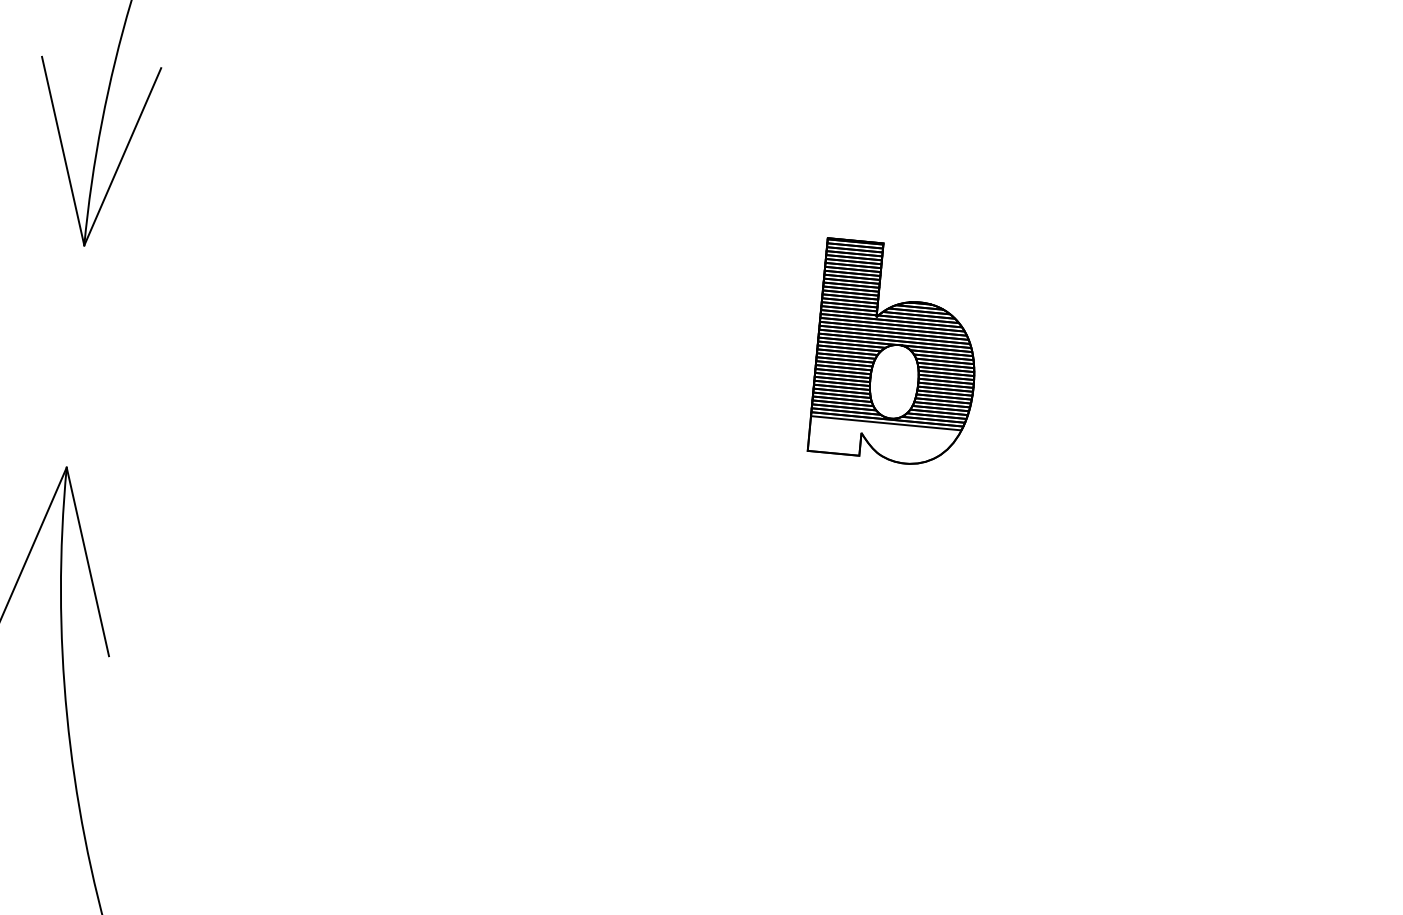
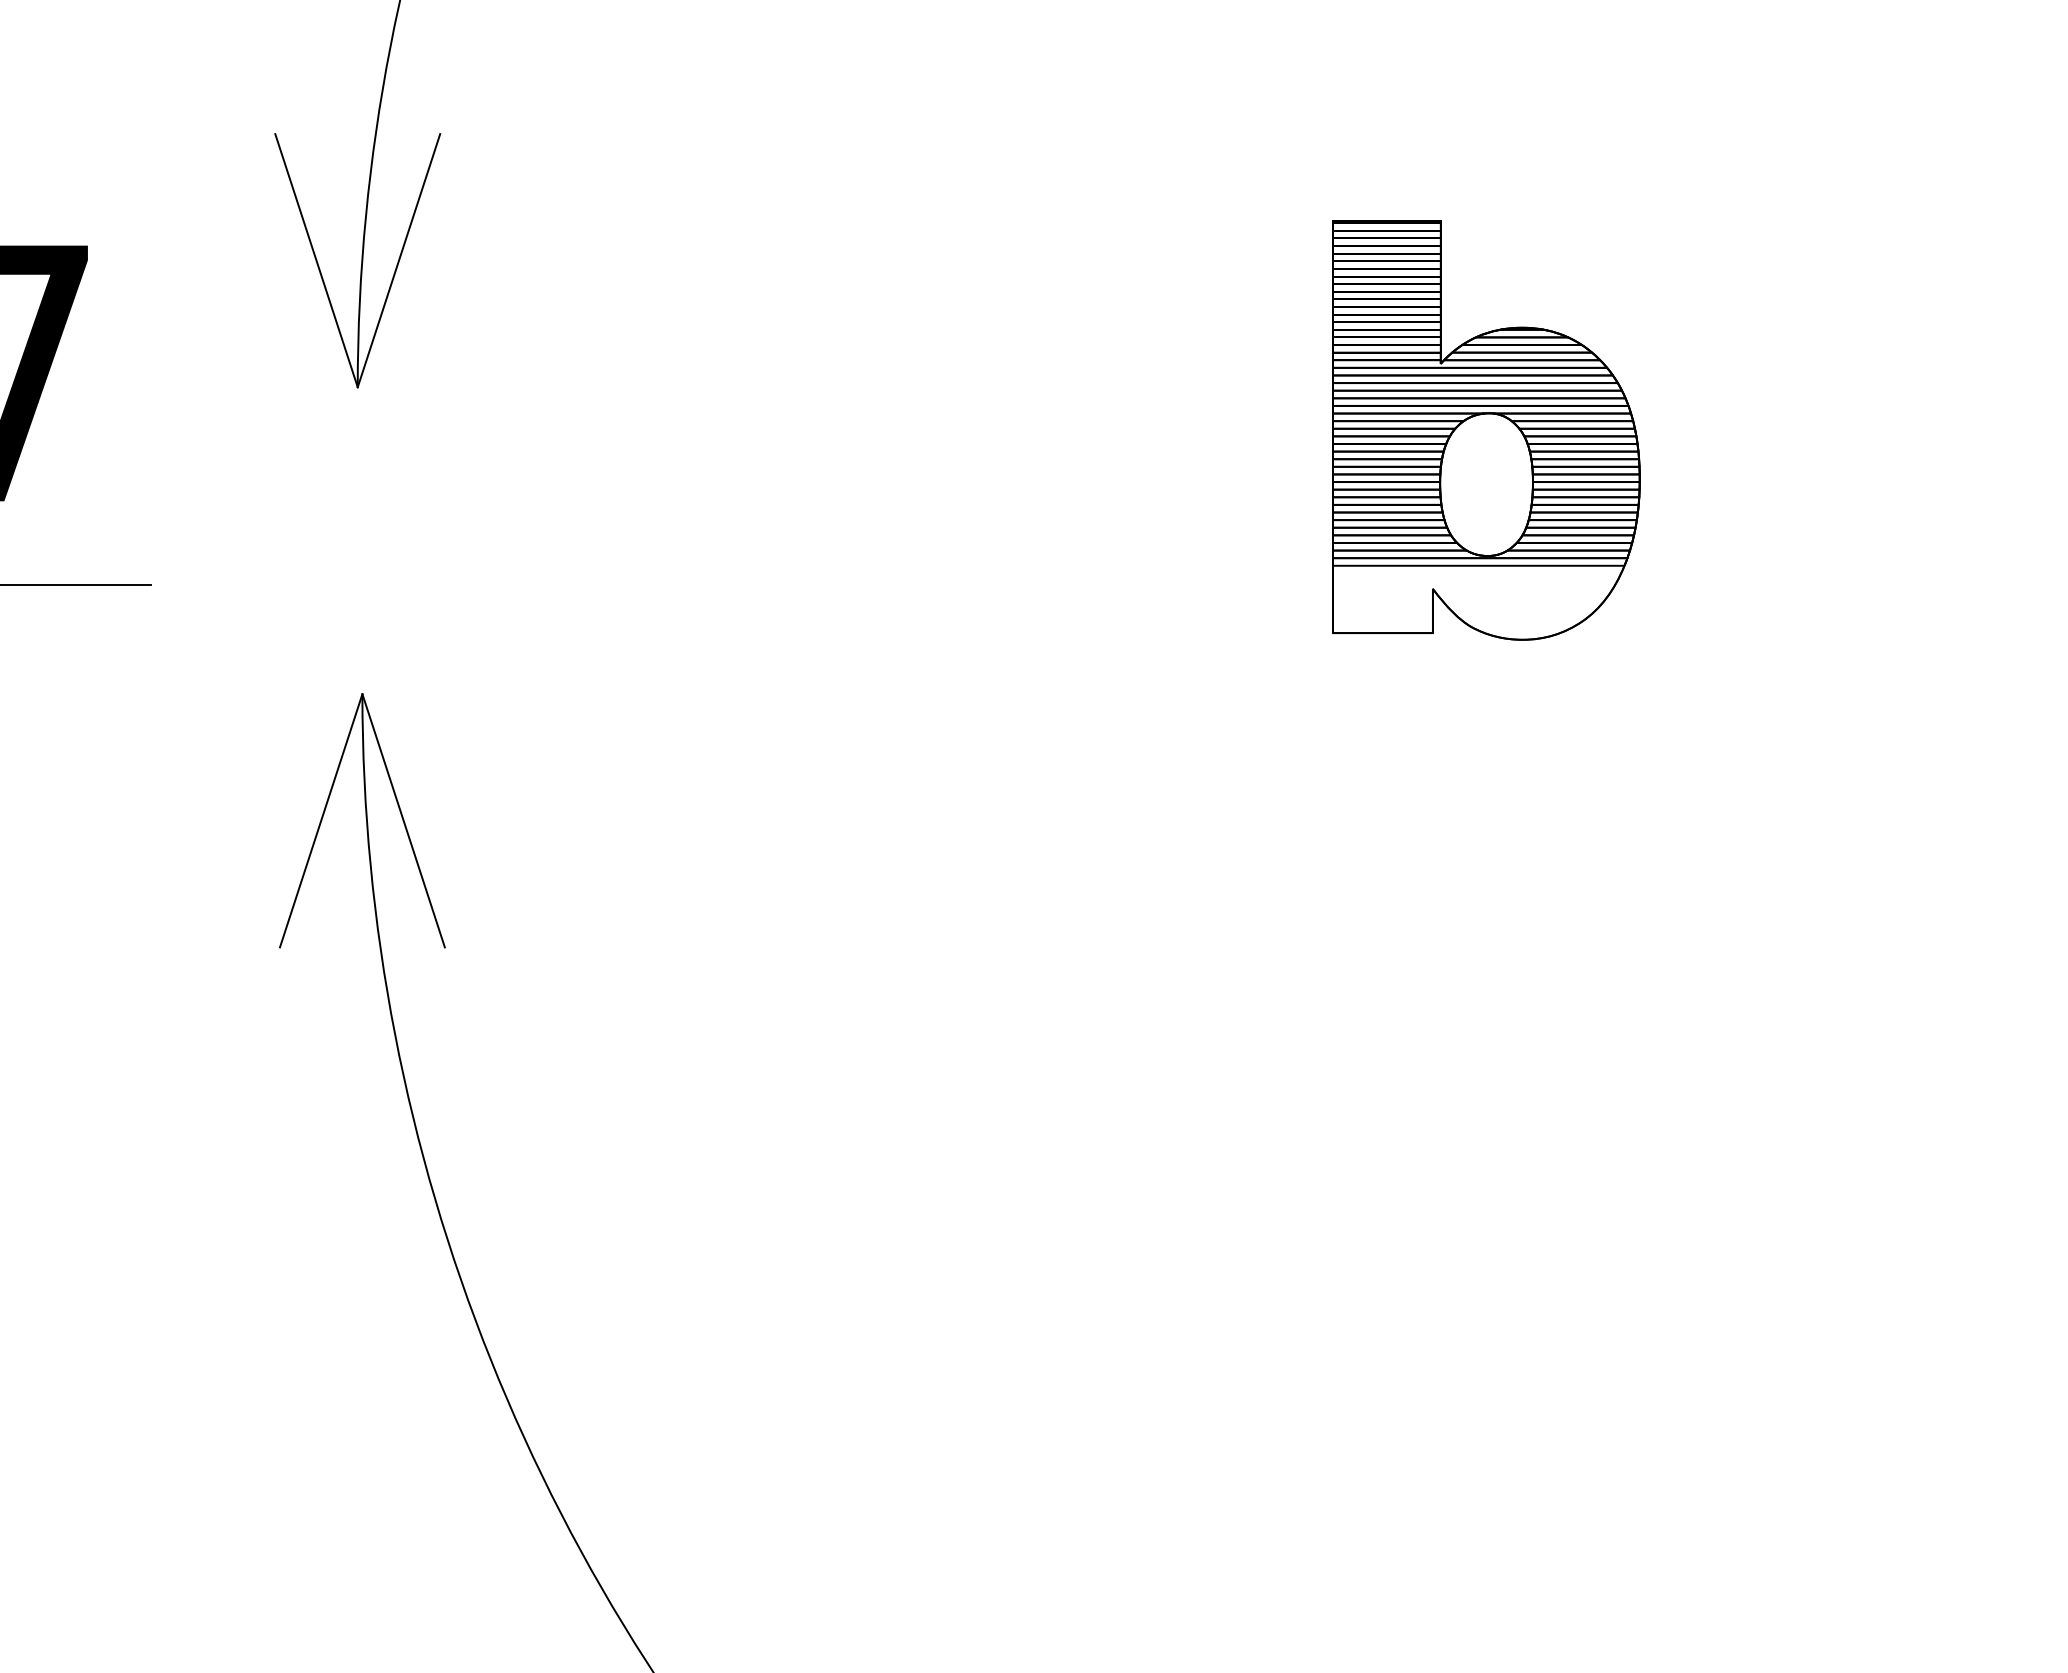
part: (896, 353) -> (1485, 430), size x1.4

